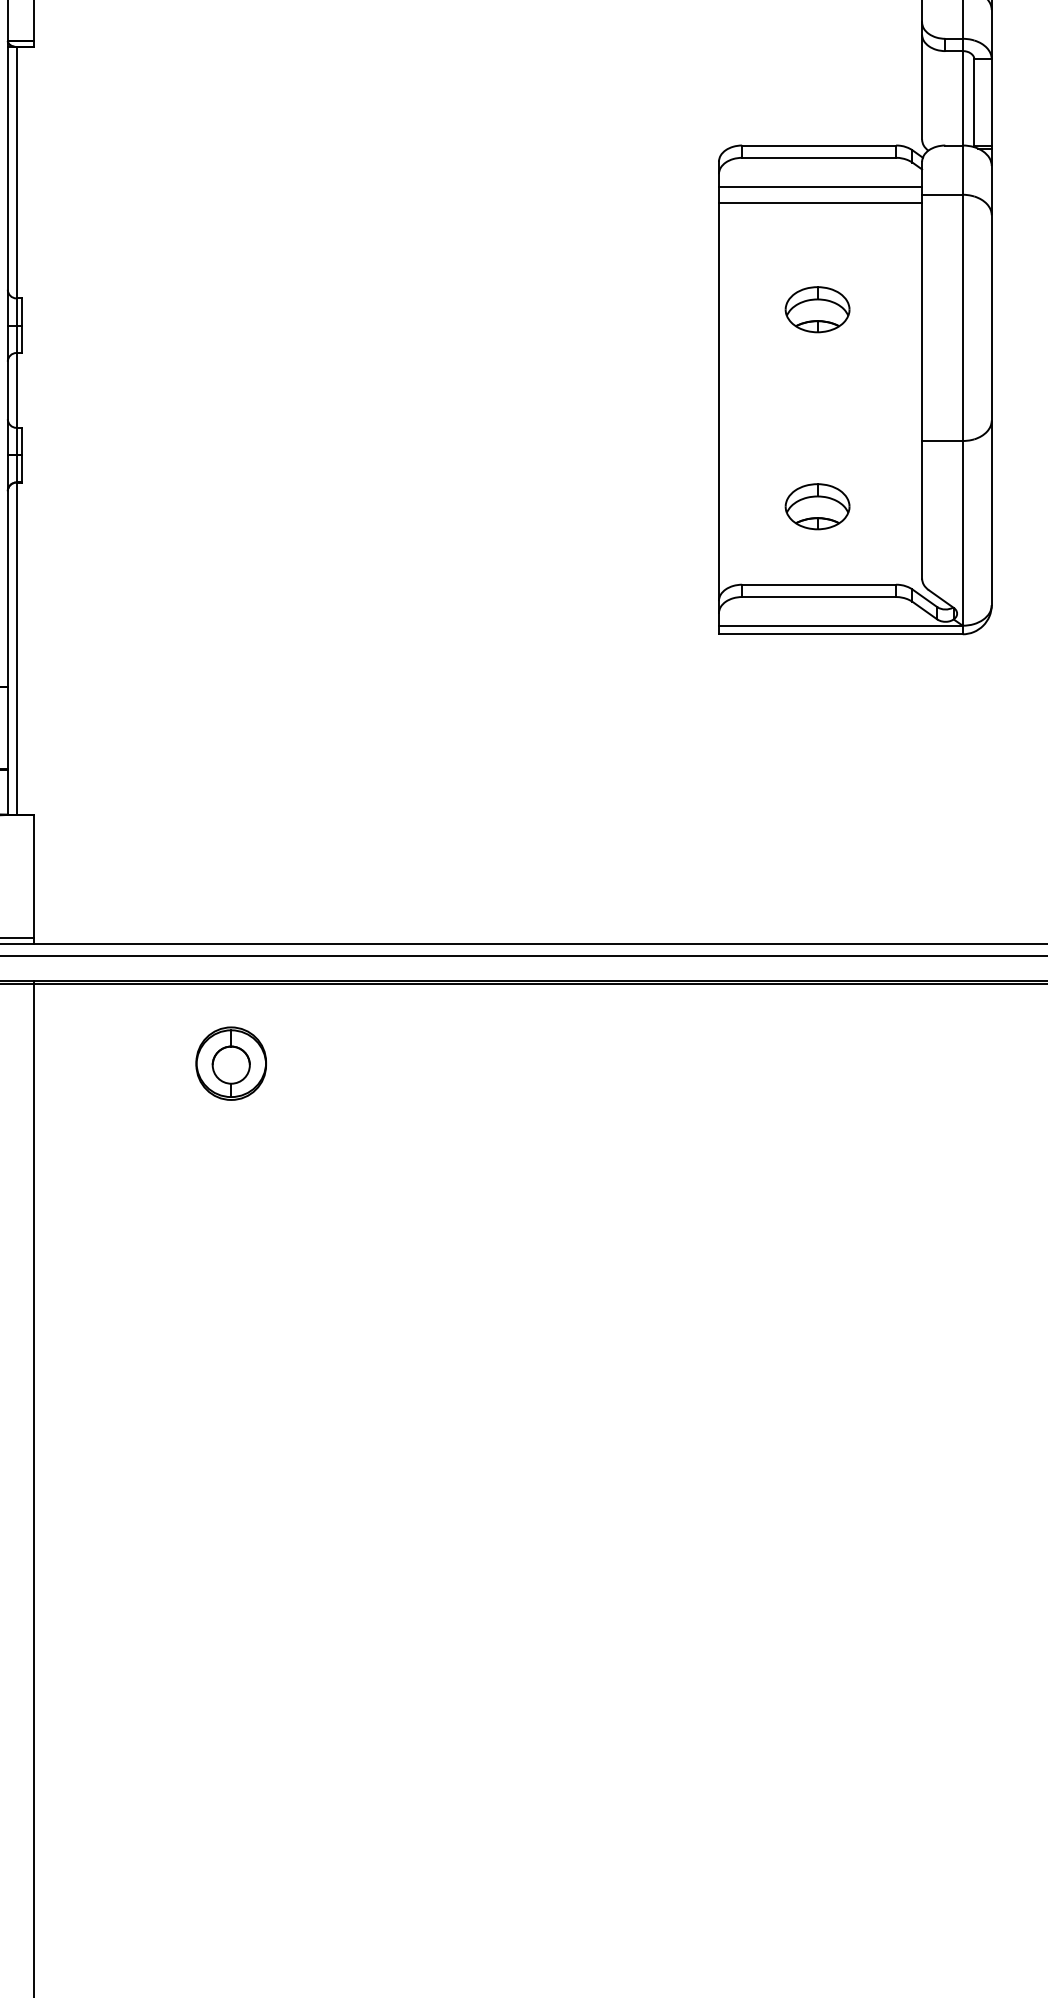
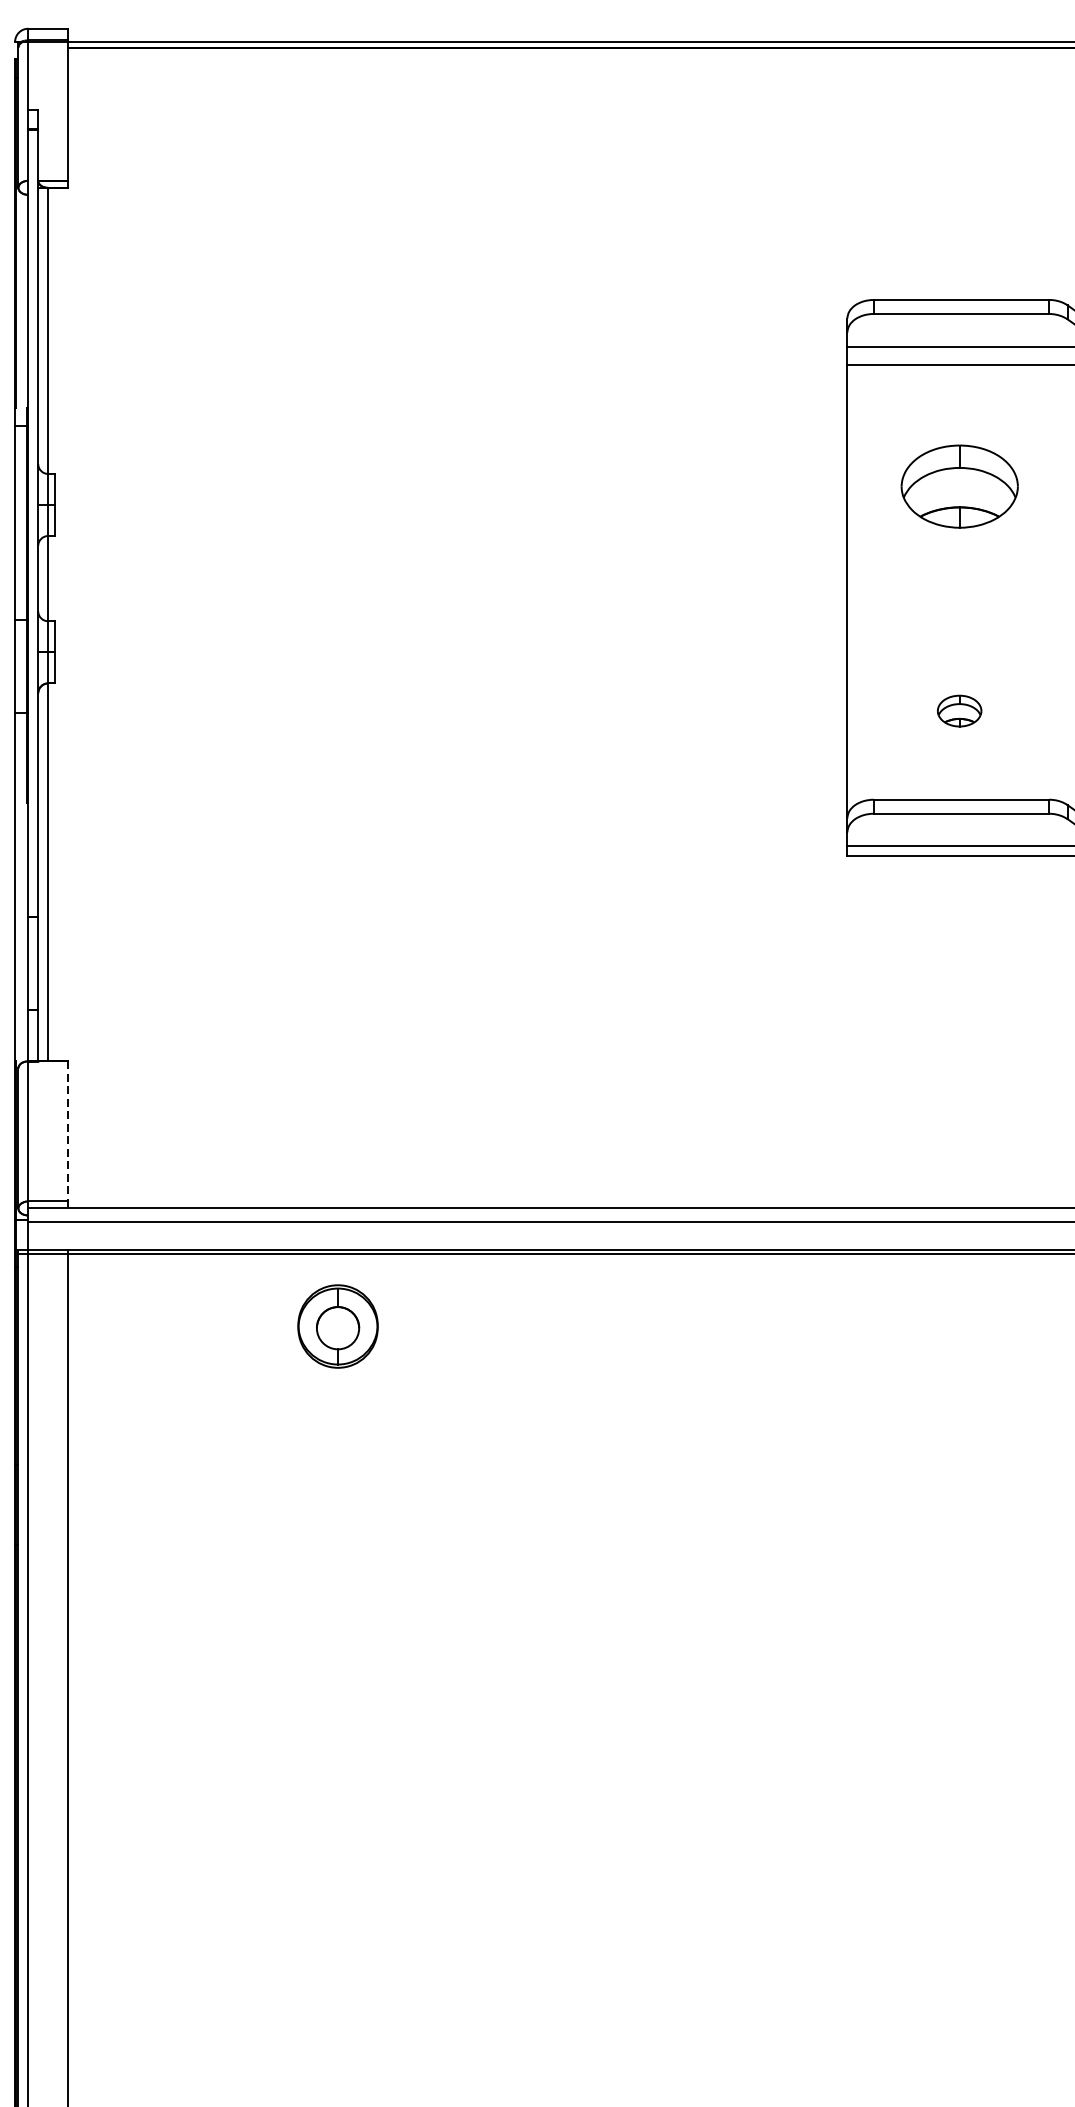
part: (817, 309) -> (959, 486), size x1.6
part: (817, 506) -> (959, 710), size x0.6
line: (33, 879) -> (67, 1135), solid -> dashed
part: (230, 1063) -> (337, 1326), moved

